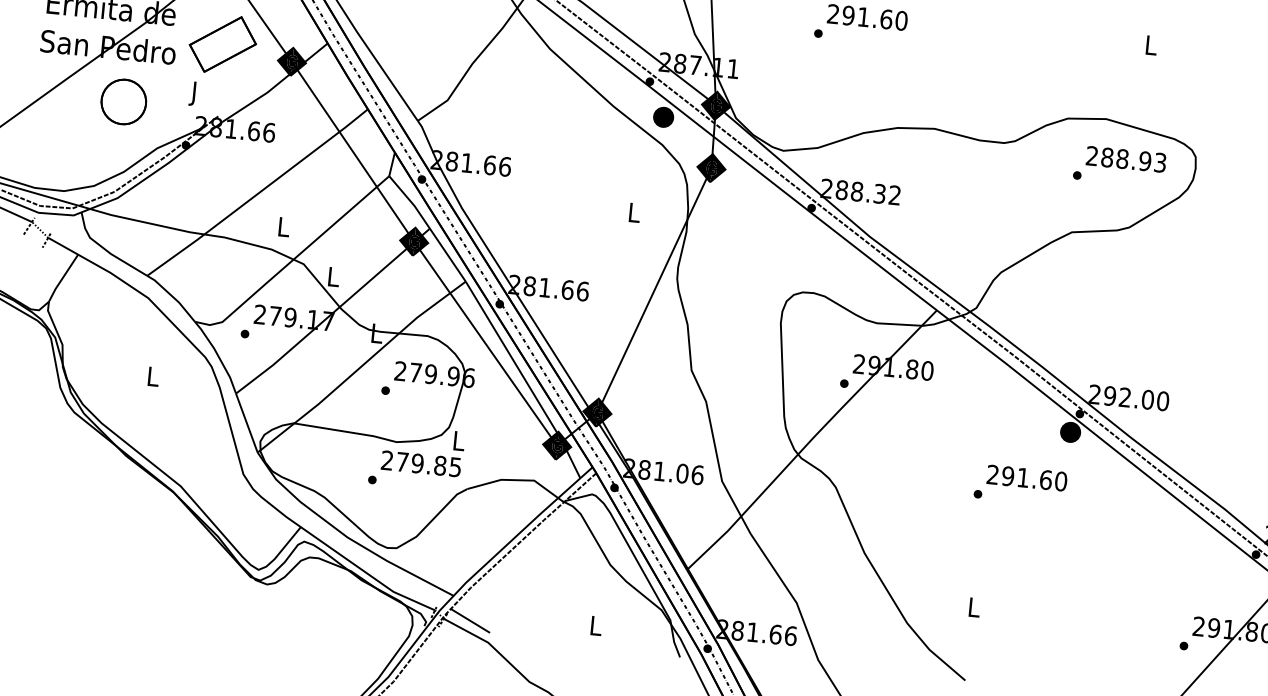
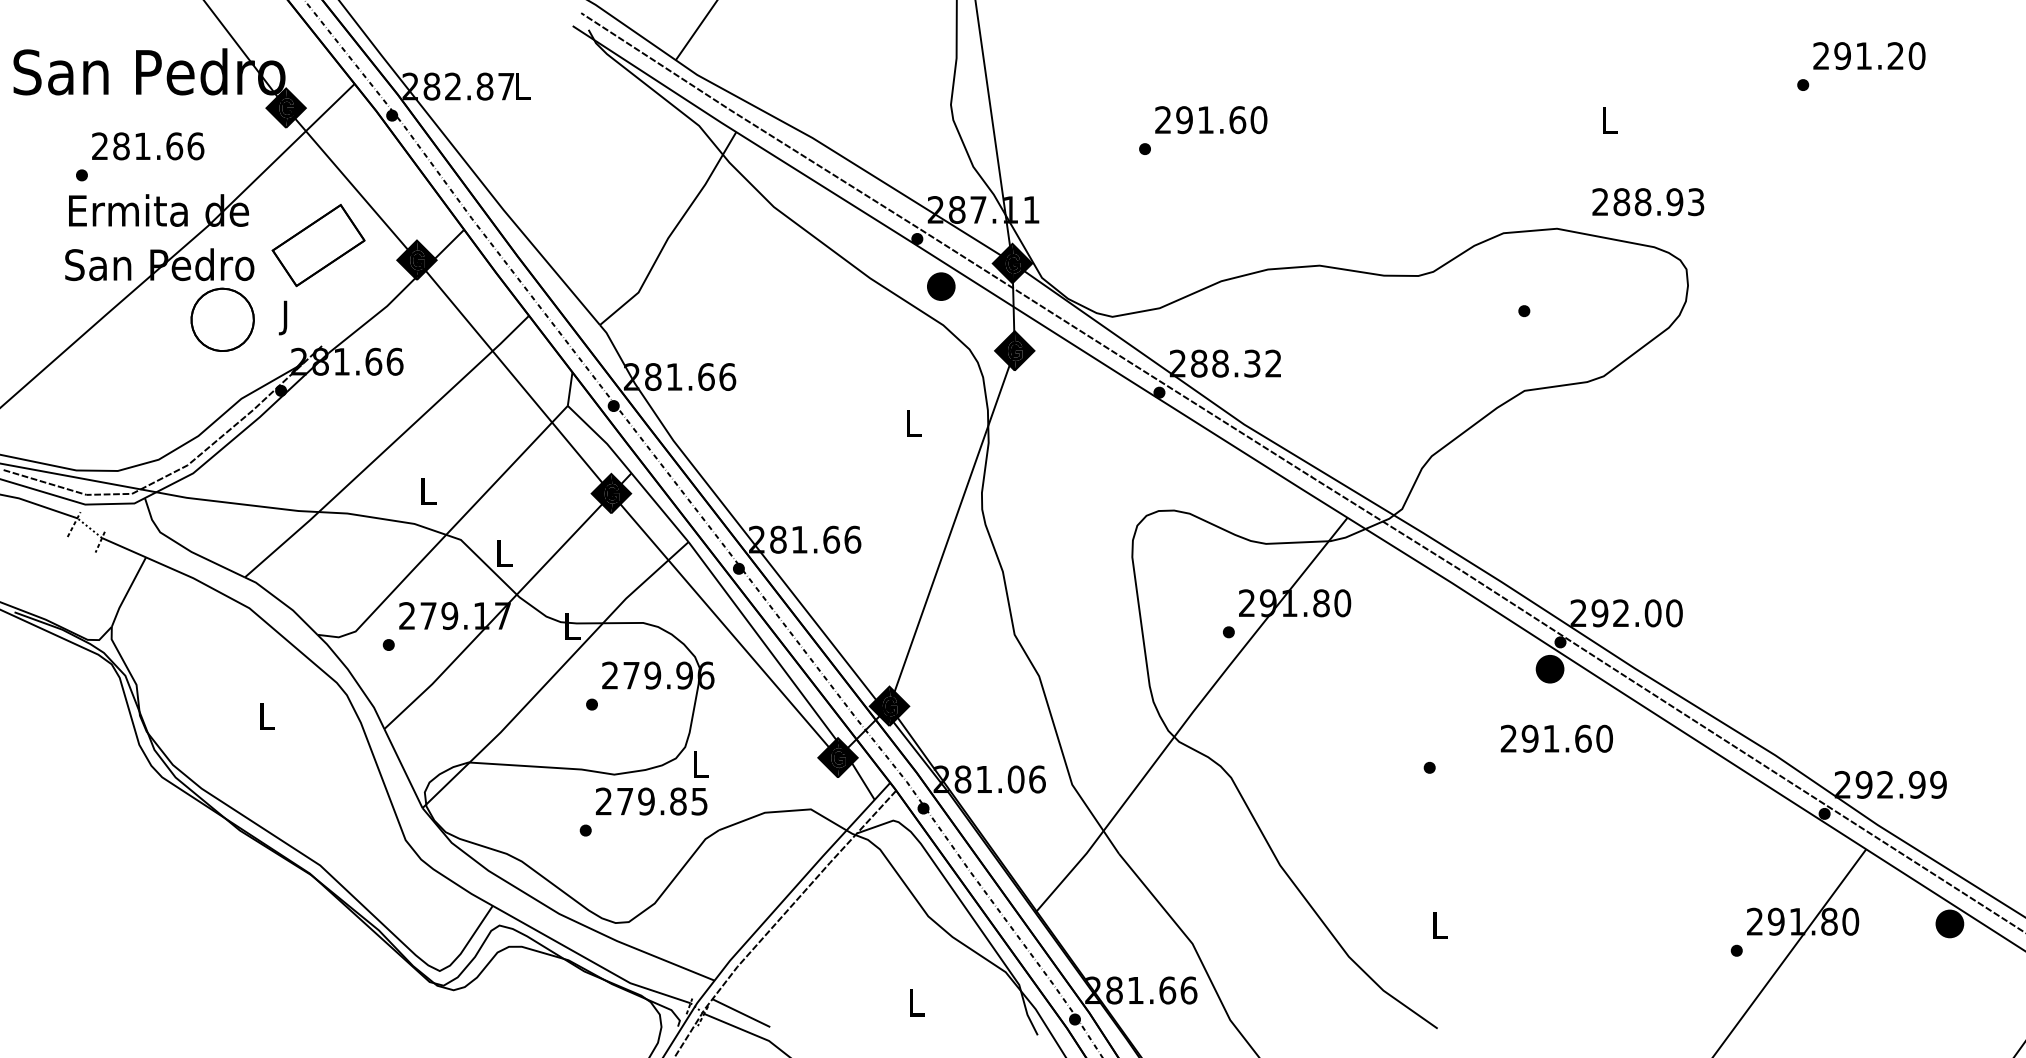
part: (123, 101) -> (222, 319), moved
text: (1126, 159) -> (1648, 202), moved
text: (1026, 477) -> (1556, 738), moved

